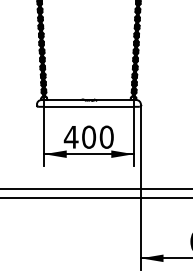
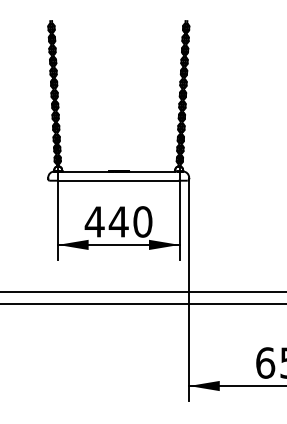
text: (88, 136) -> (118, 221), 400 -> 440

